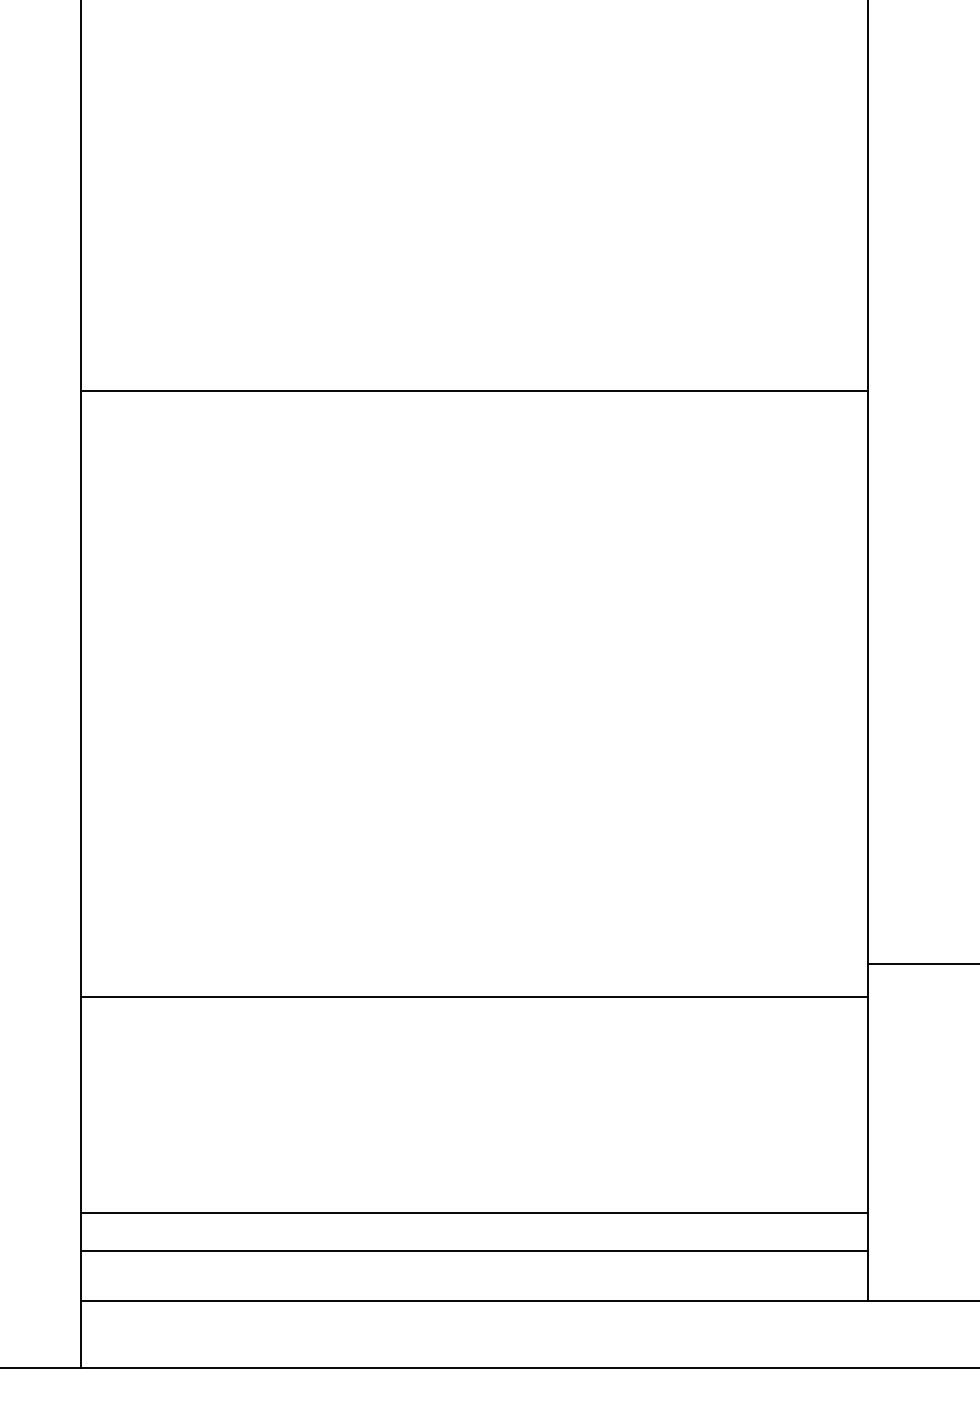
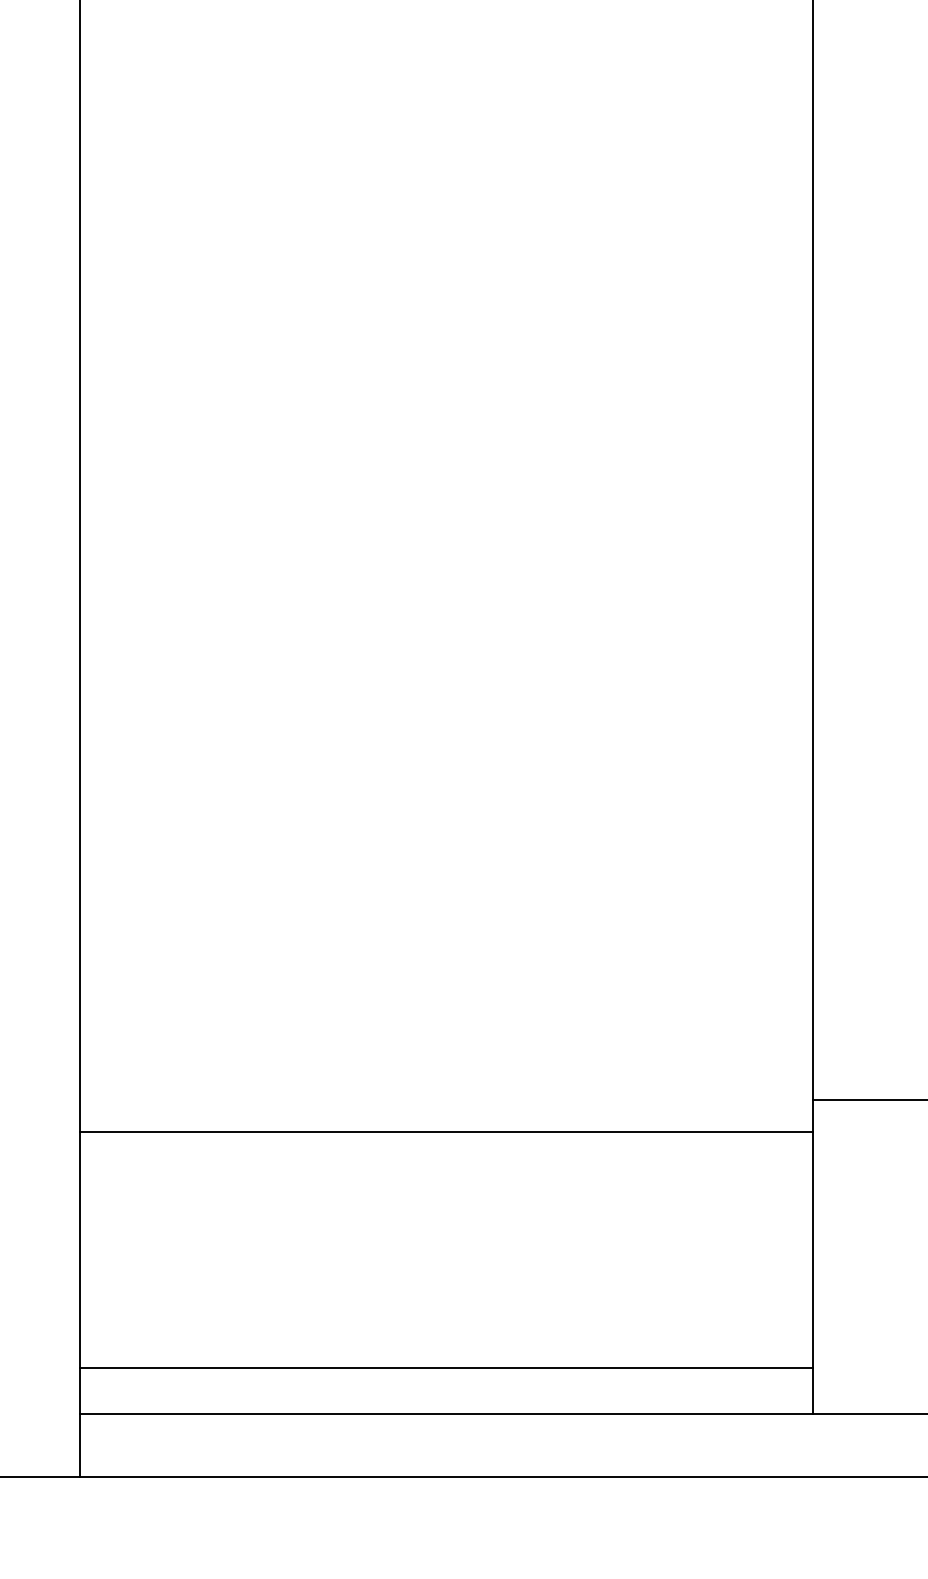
line: (474, 390) -> (446, 566), removed
line: (474, 1213) -> (446, 1332), removed

